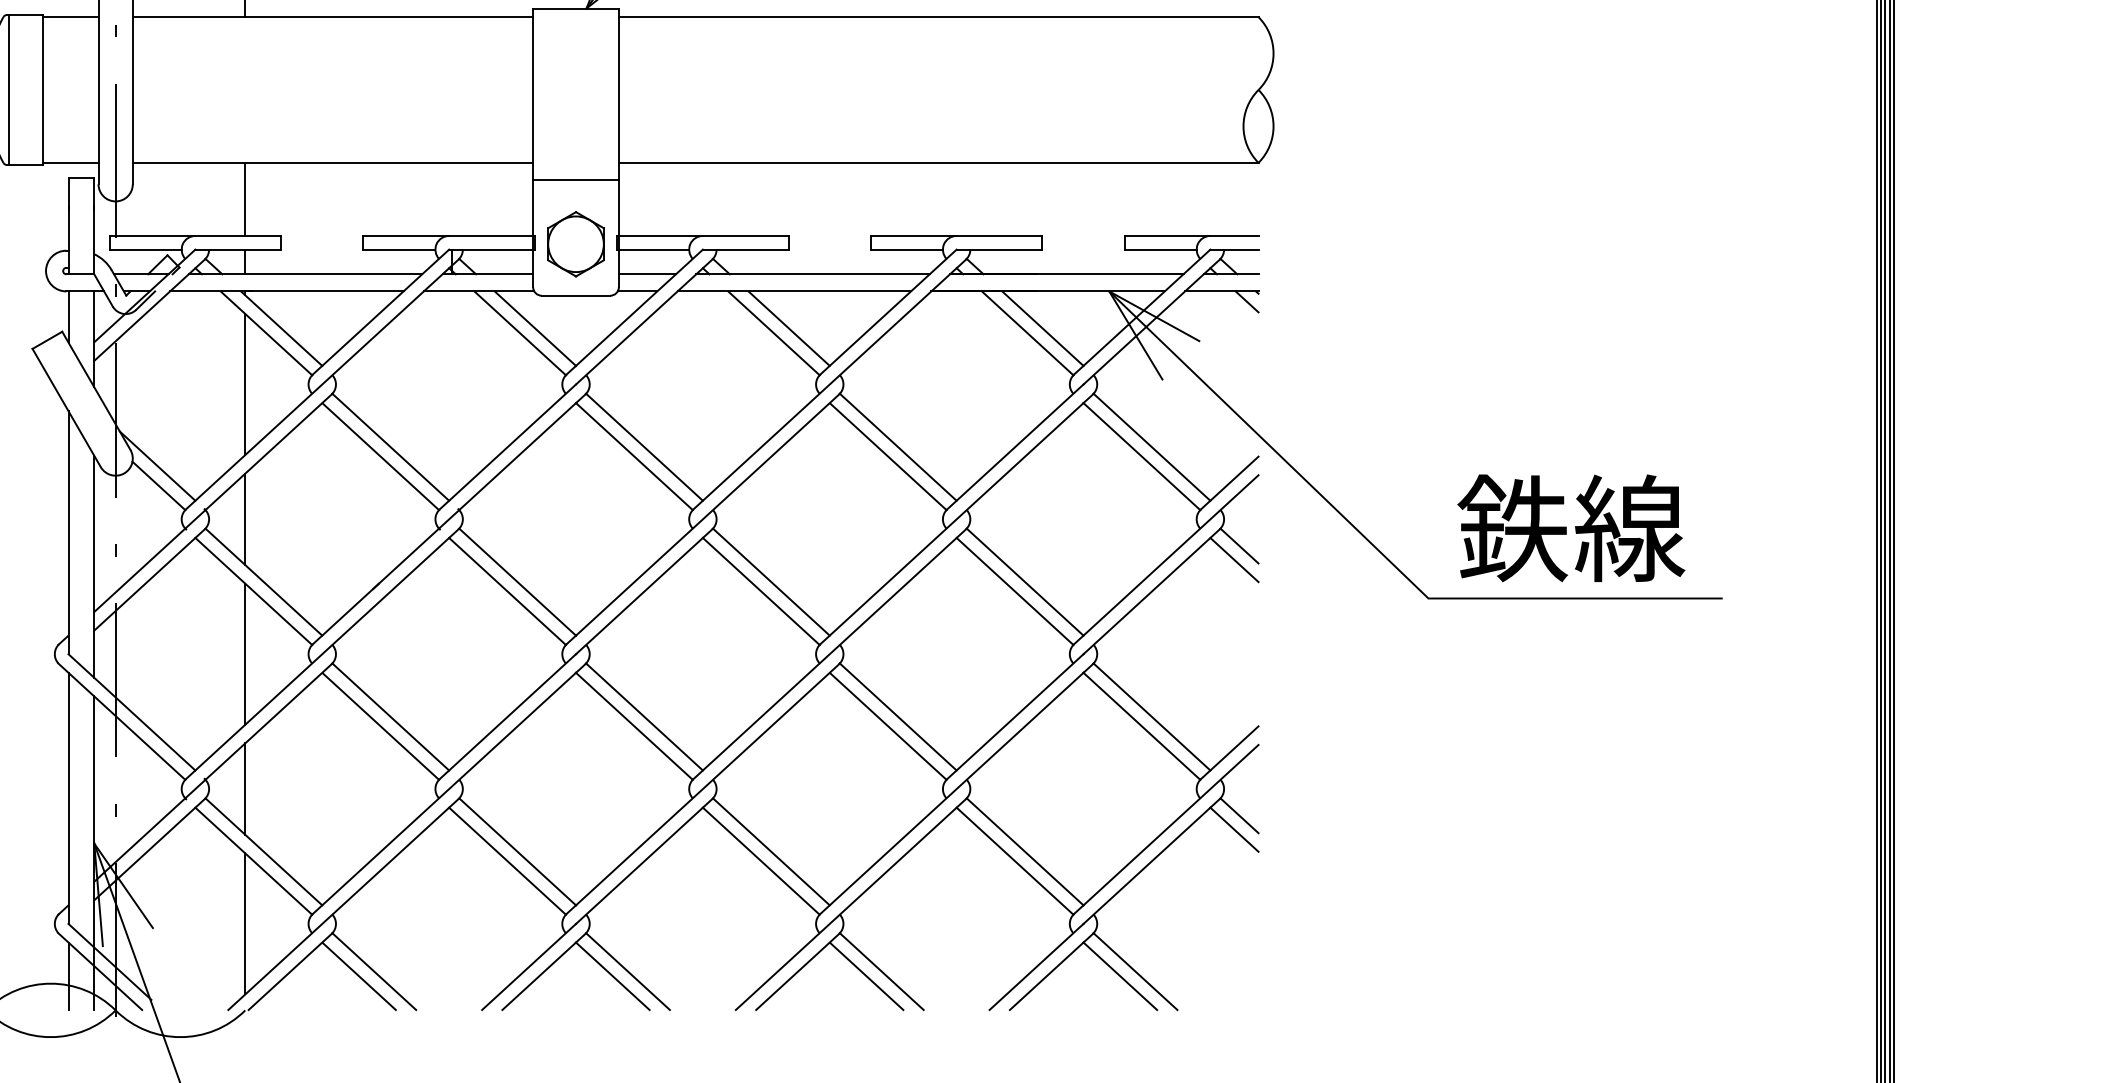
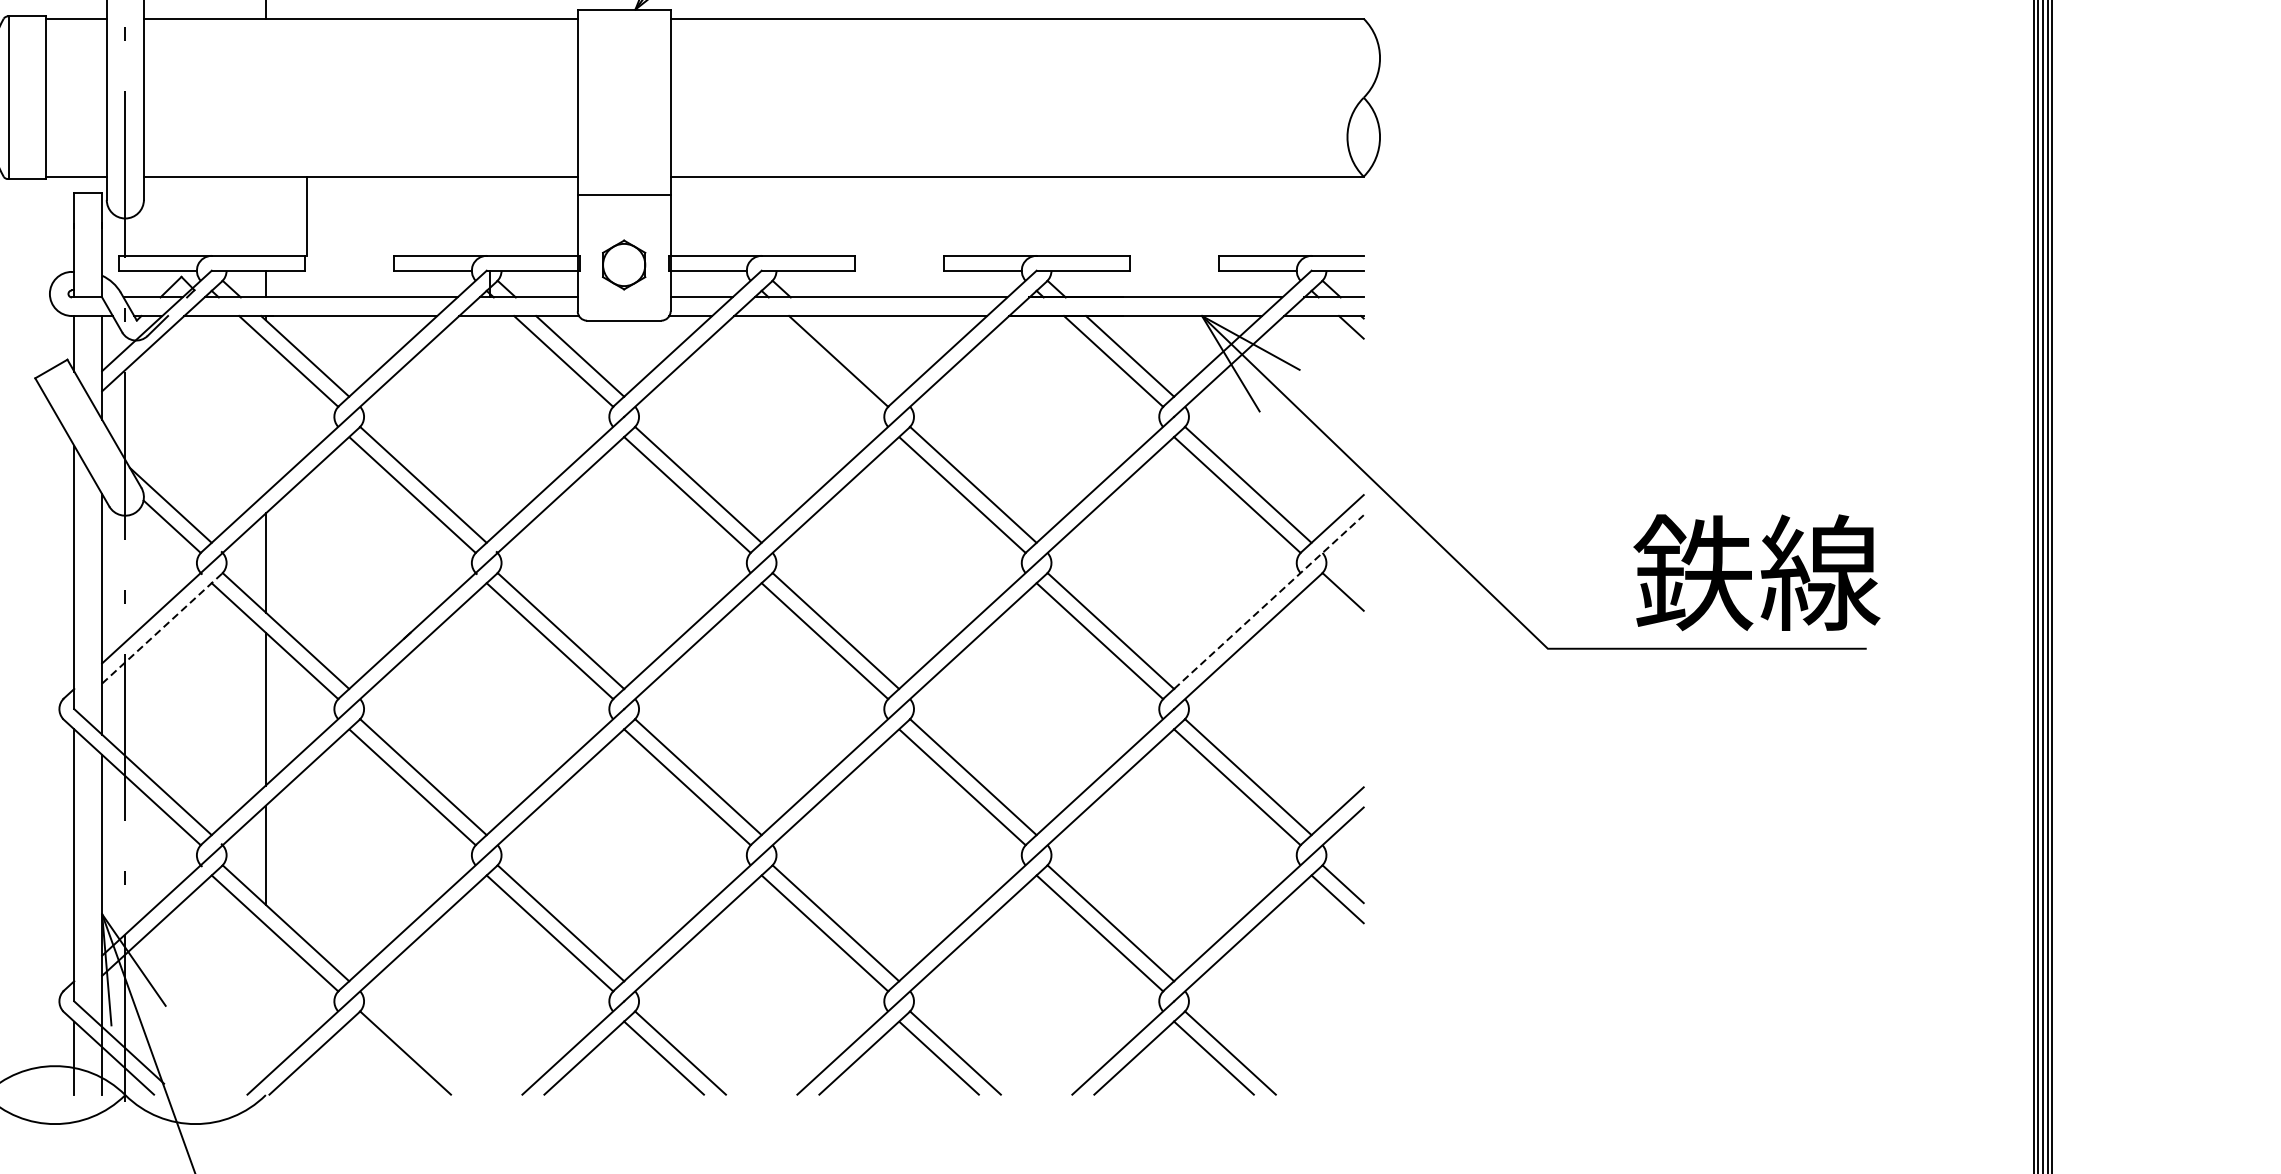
line: (245, 198) -> (307, 215), moved
part: (575, 244) -> (623, 265), size x0.7
line: (788, 328) -> (854, 356), removed
line: (245, 384) -> (266, 416), removed
text: (1571, 528) -> (1757, 572), moved
line: (1171, 555) -> (1269, 602), solid -> dashed
line: (1234, 559) -> (1337, 606), removed
line: (149, 580) -> (162, 629), solid -> dashed
line: (245, 923) -> (266, 1000), removed
line: (359, 976) -> (389, 1058), removed

